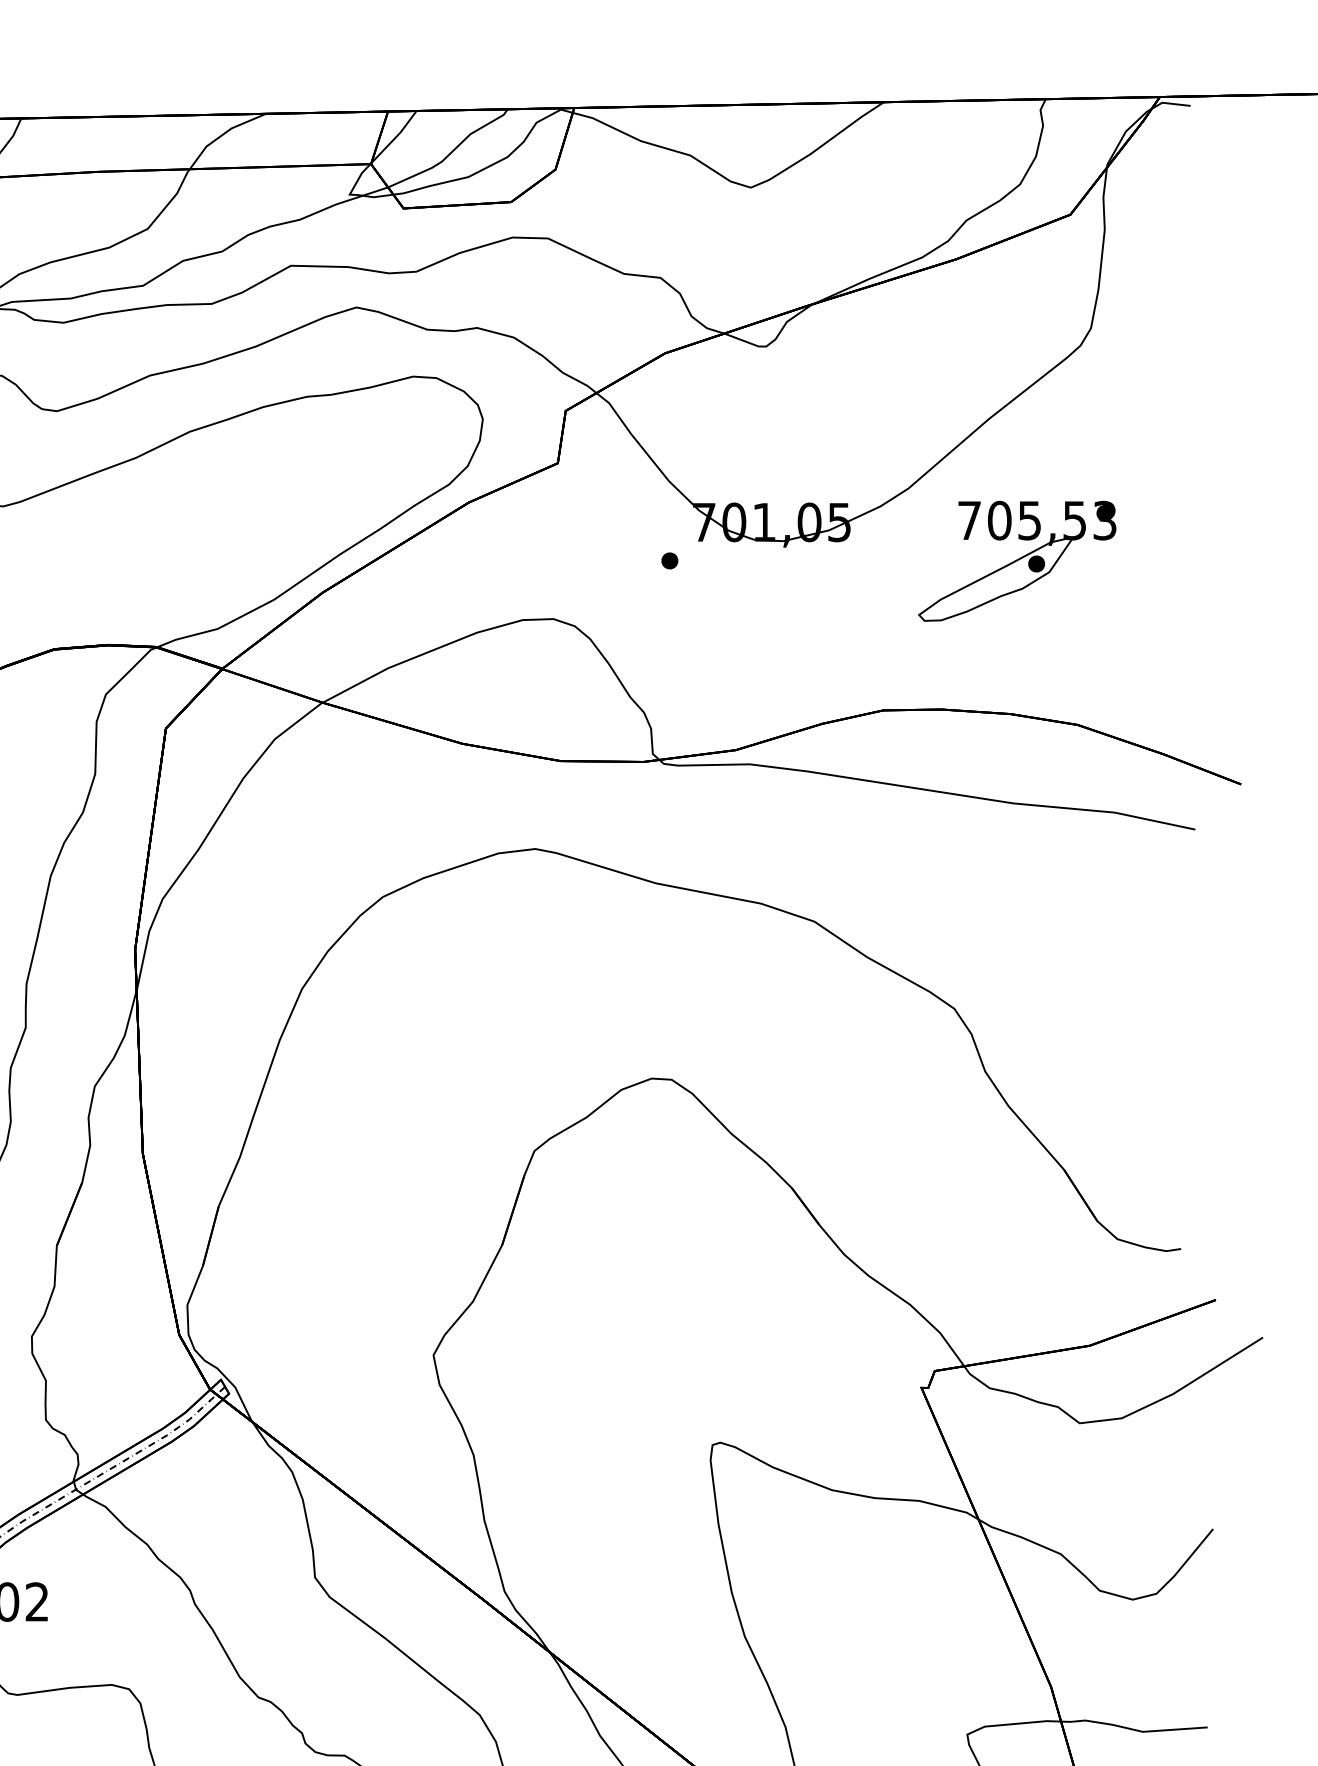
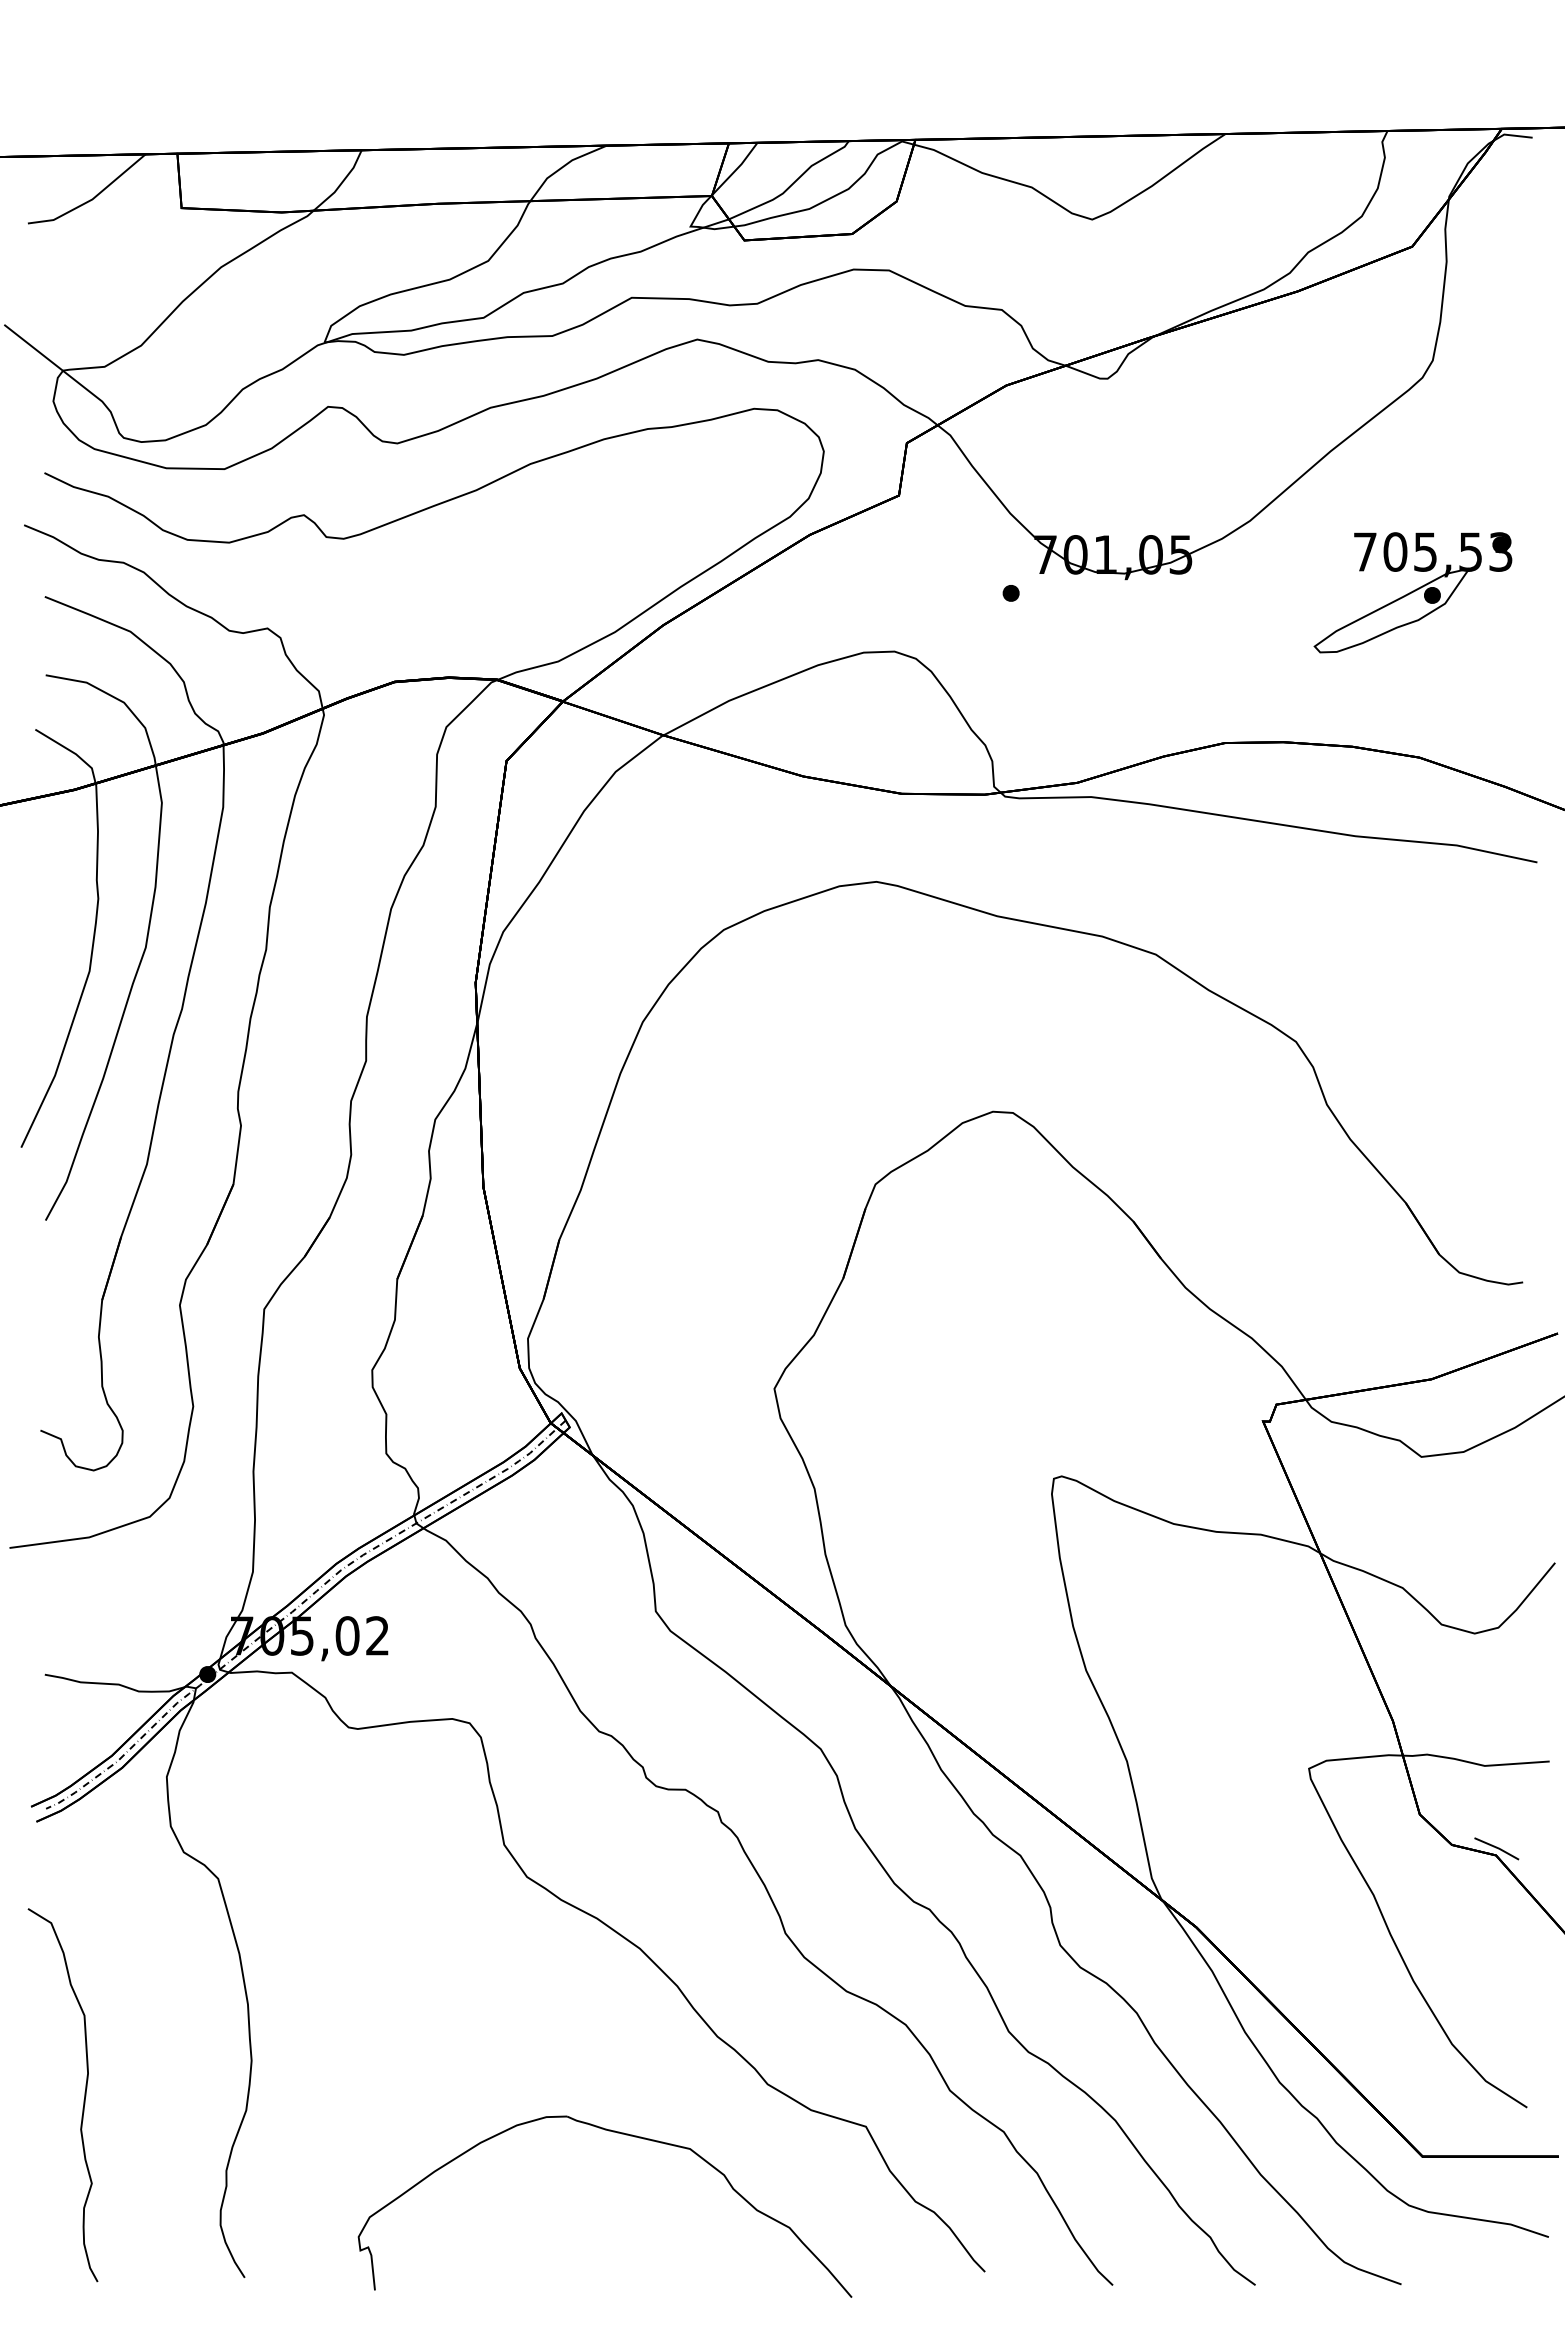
part: (1016, 561) -> (1412, 592), moved

